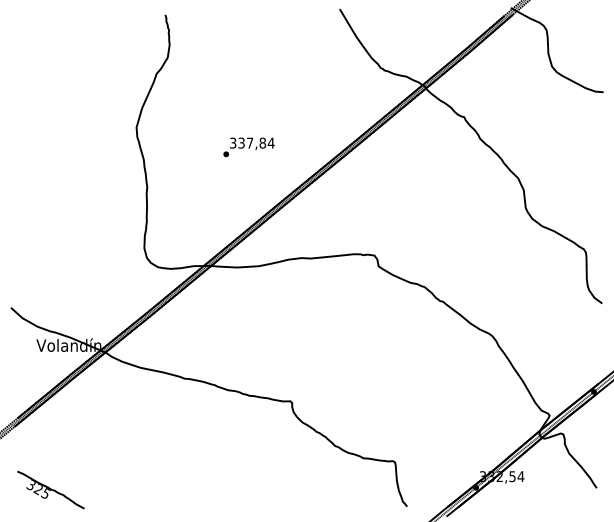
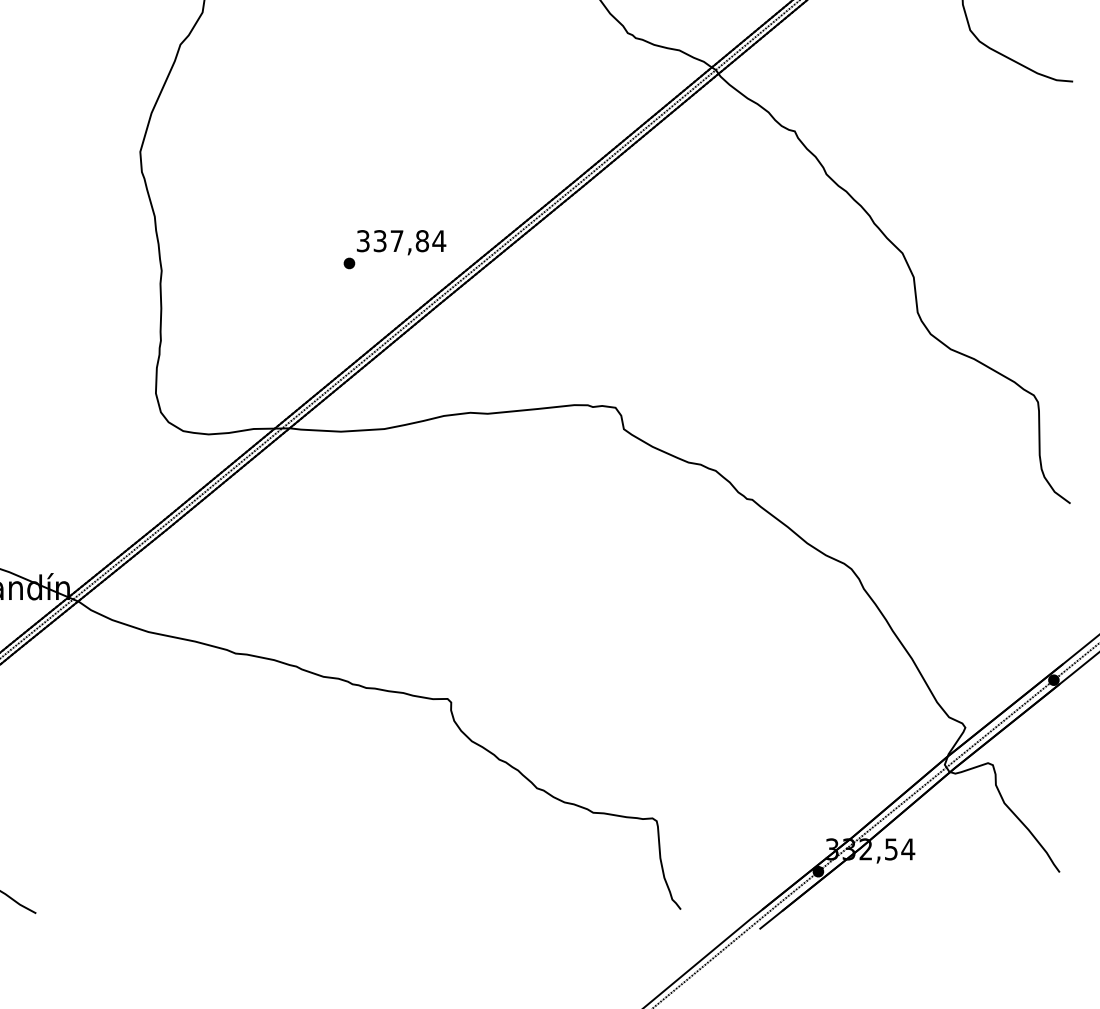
text: (248, 147) -> (393, 249), moved

